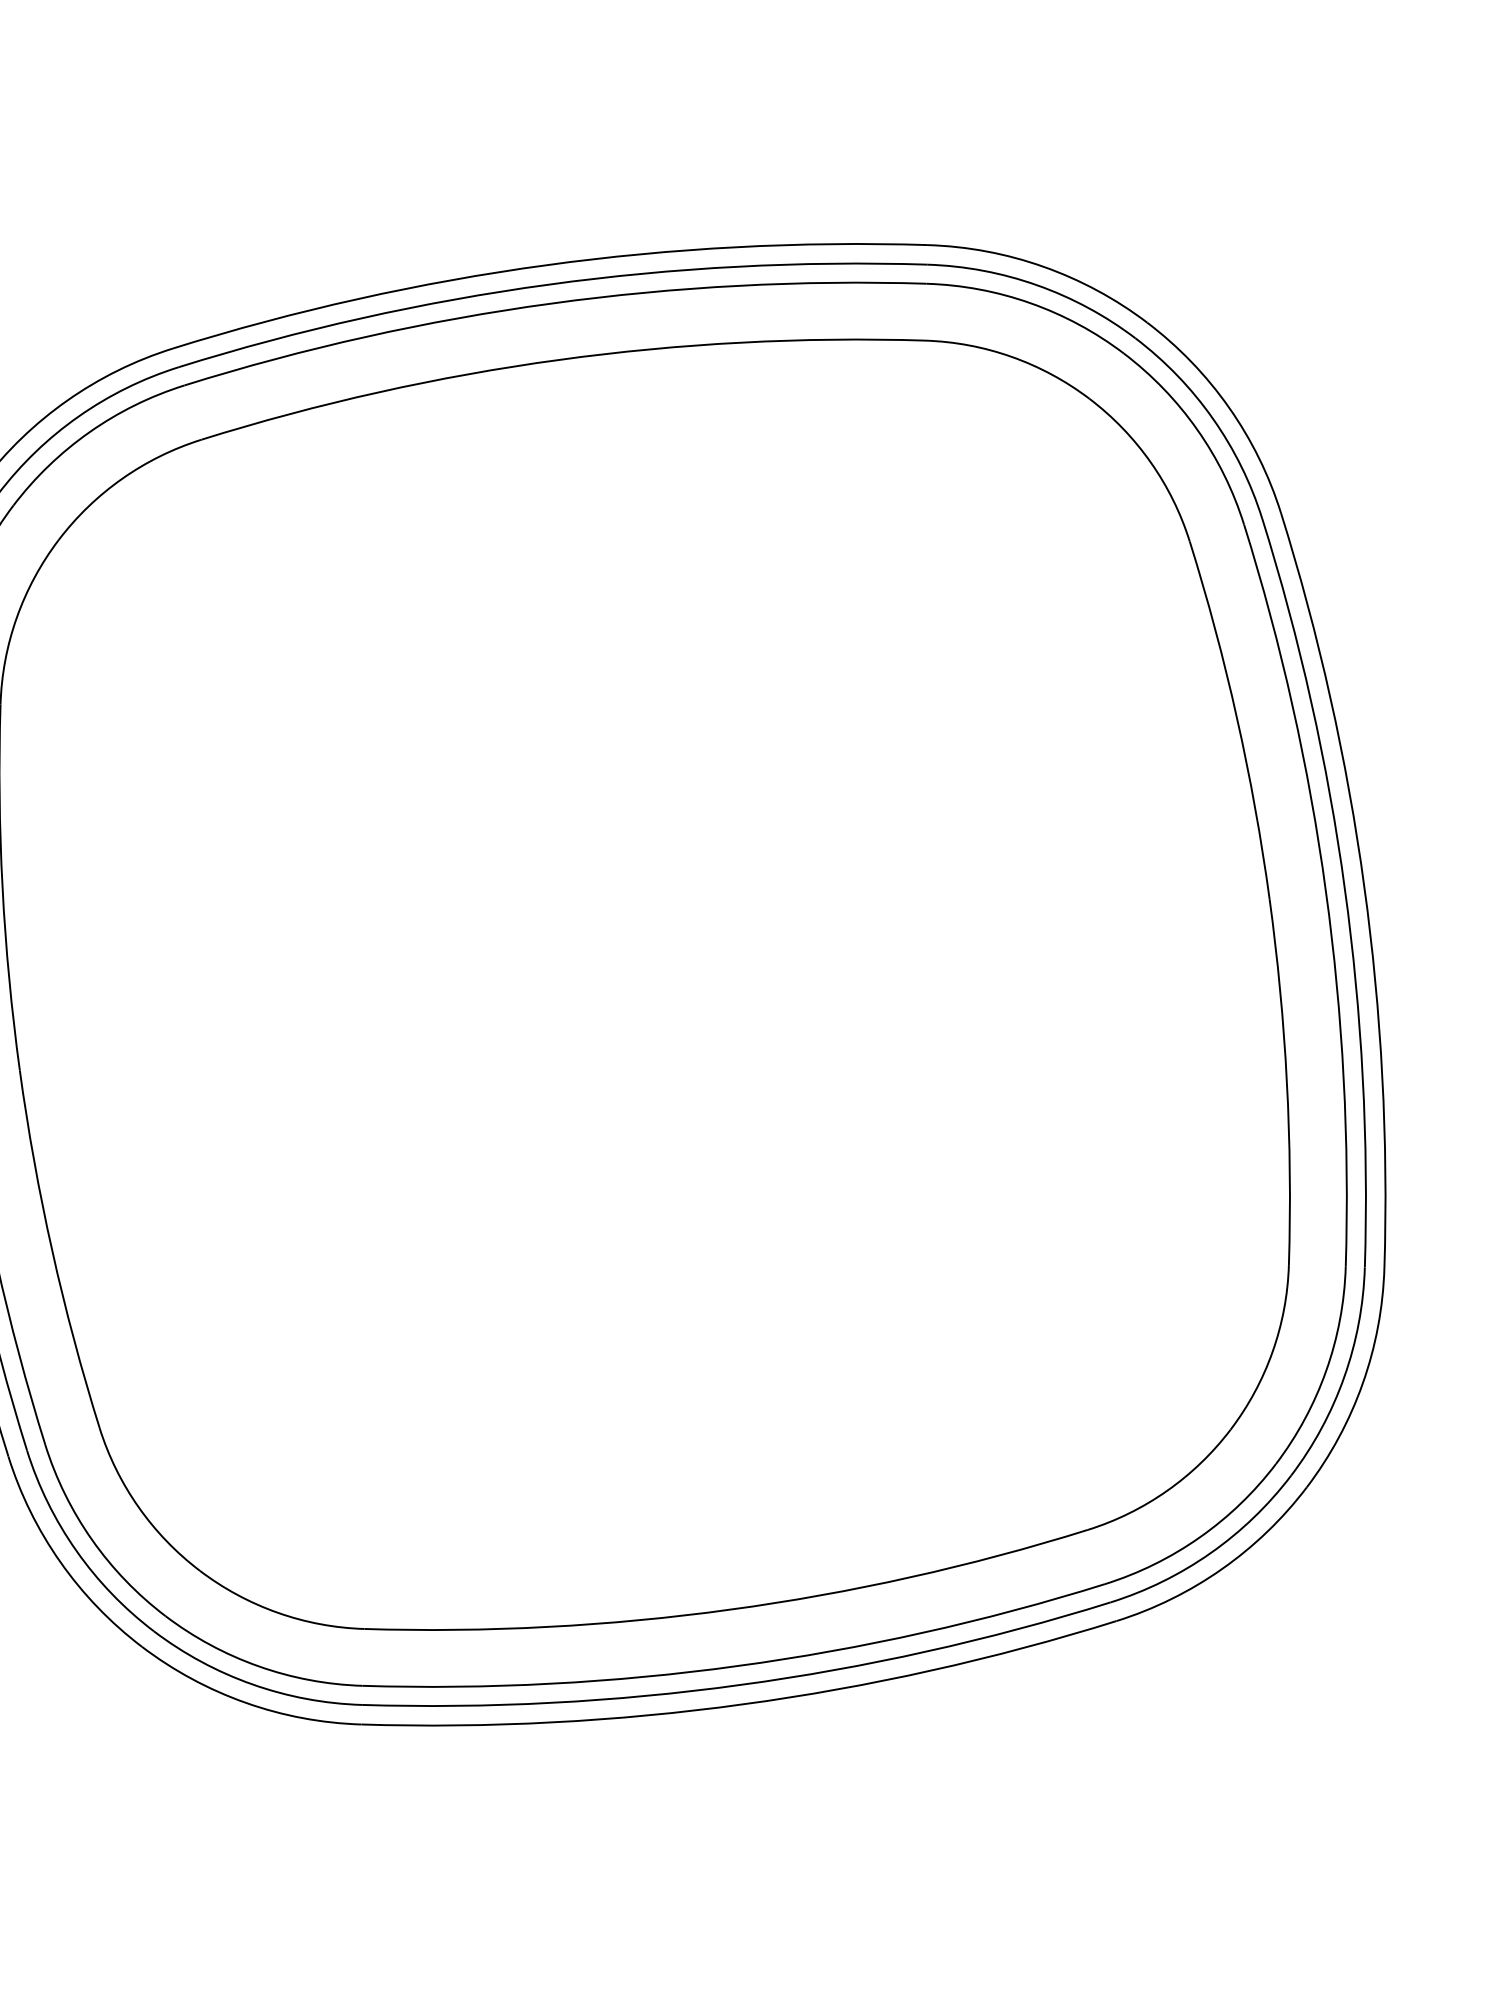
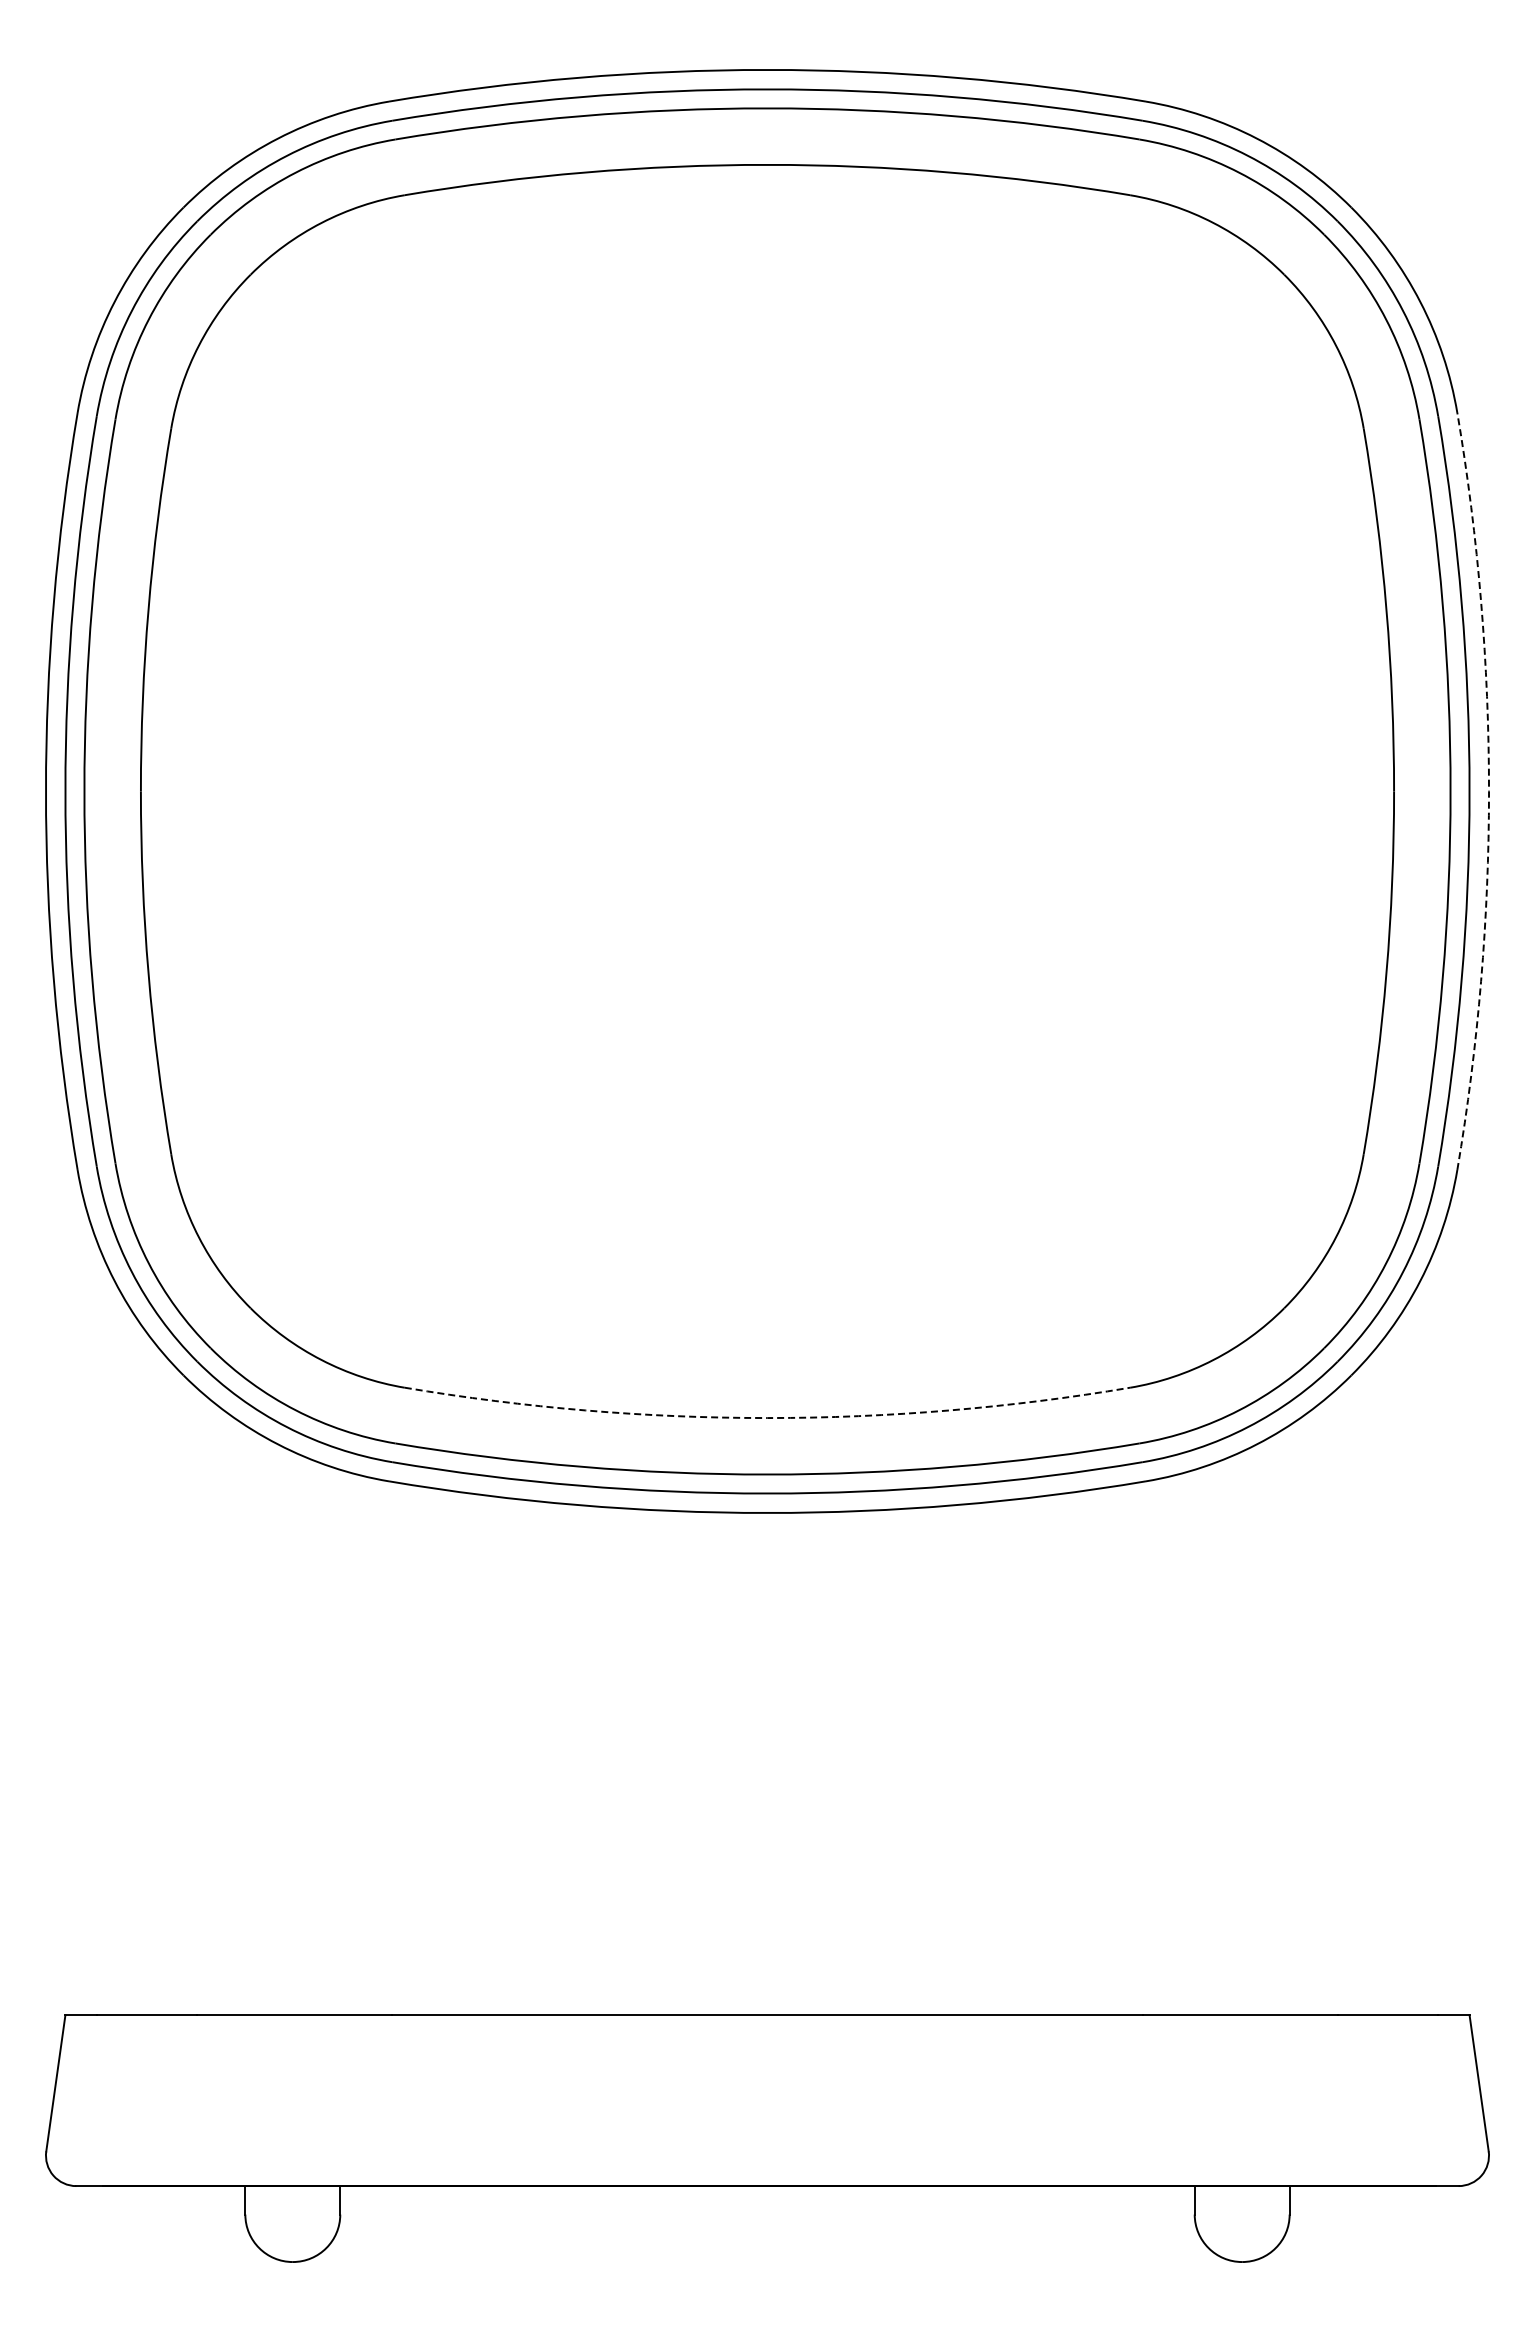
arc: (1364, 886) -> (1489, 791), solid -> dashed
arc: (730, 1610) -> (767, 1418), solid -> dashed

